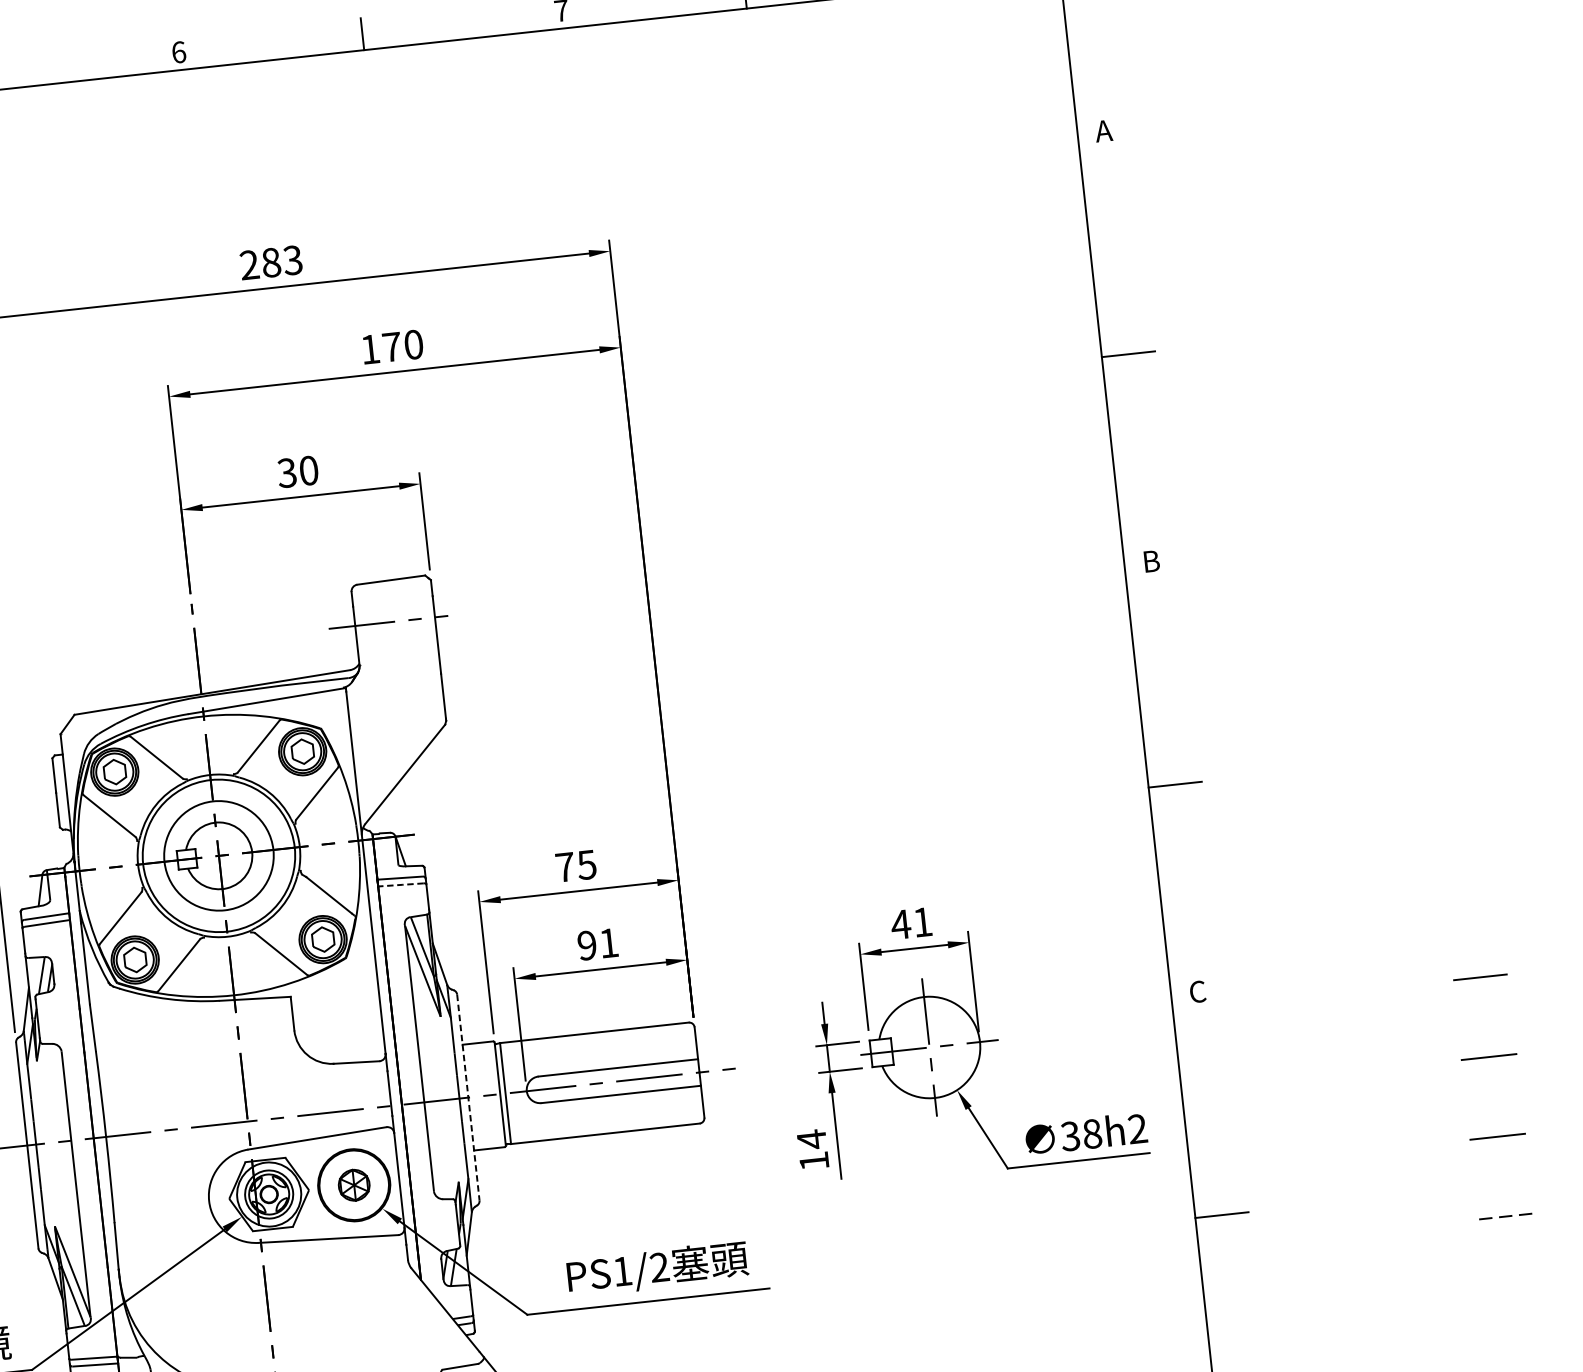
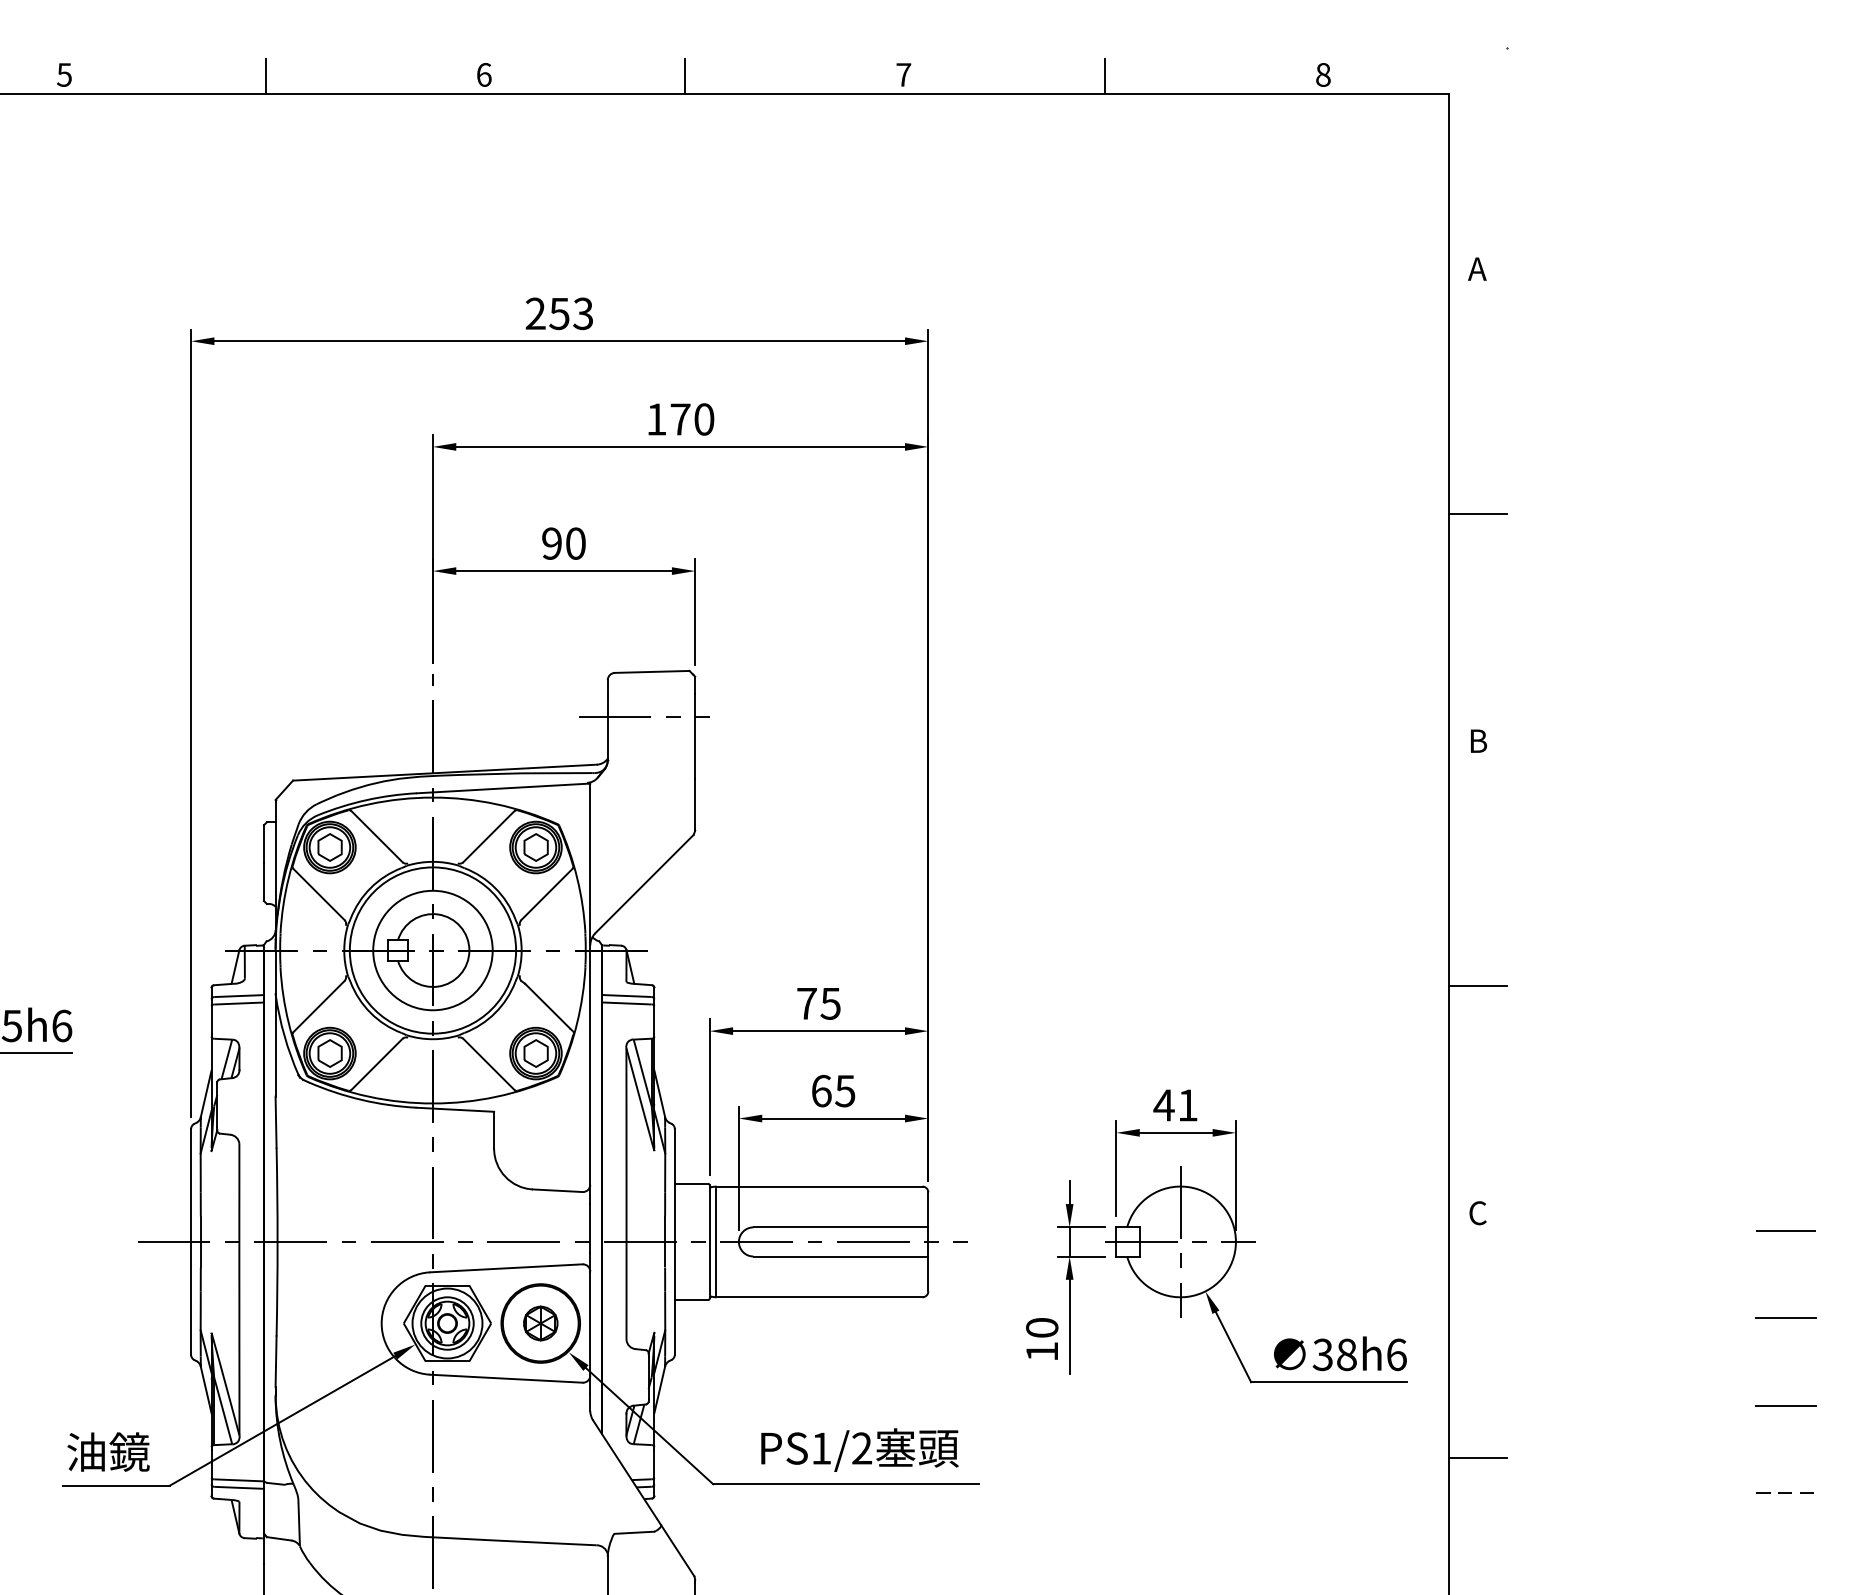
text: (271, 262) -> (559, 313), 283 -> 253
text: (286, 472) -> (551, 543), 30 -> 90
line: (401, 884) -> (627, 1003), dashed -> solid
text: (598, 943) -> (833, 1090), 91 -> 65
line: (468, 1097) -> (674, 1241), dashed -> solid
text: (1137, 1128) -> (1396, 1354), 38h2 -> 38h6
text: (812, 1139) -> (1042, 1327), 14 -> 10

